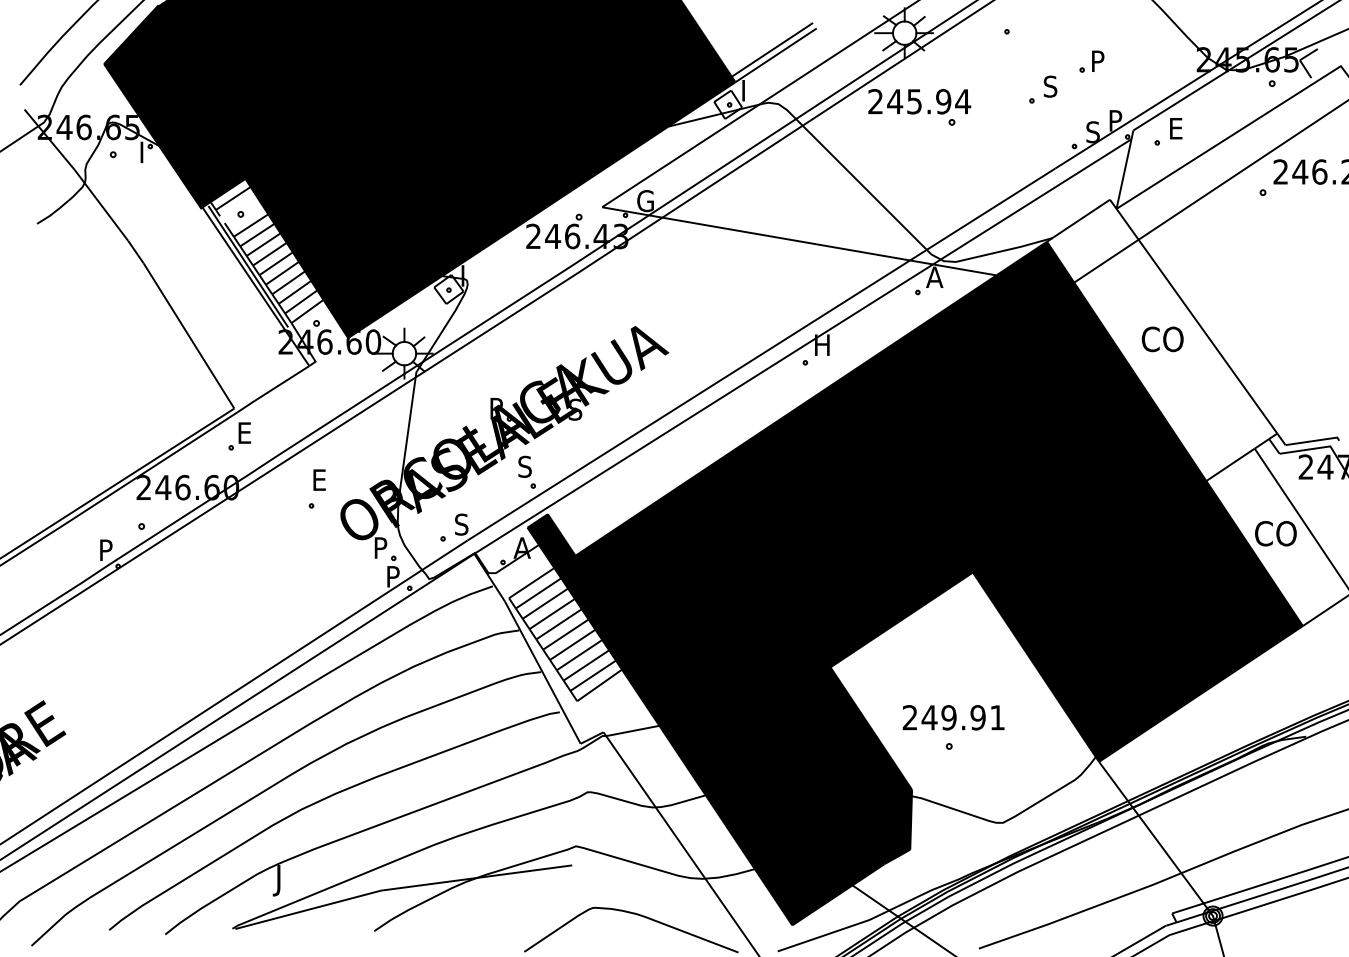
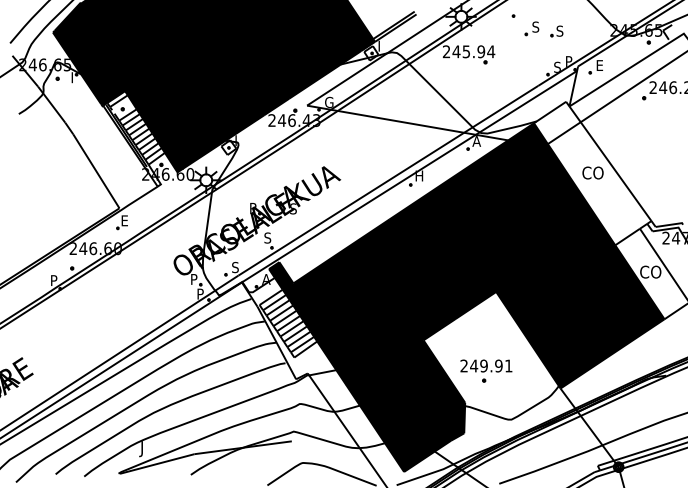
text: (1096, 59) -> (559, 30), P -> S
part: (1042, 89) -> (531, 28), moved
part: (316, 489) -> (161, 249), removed

